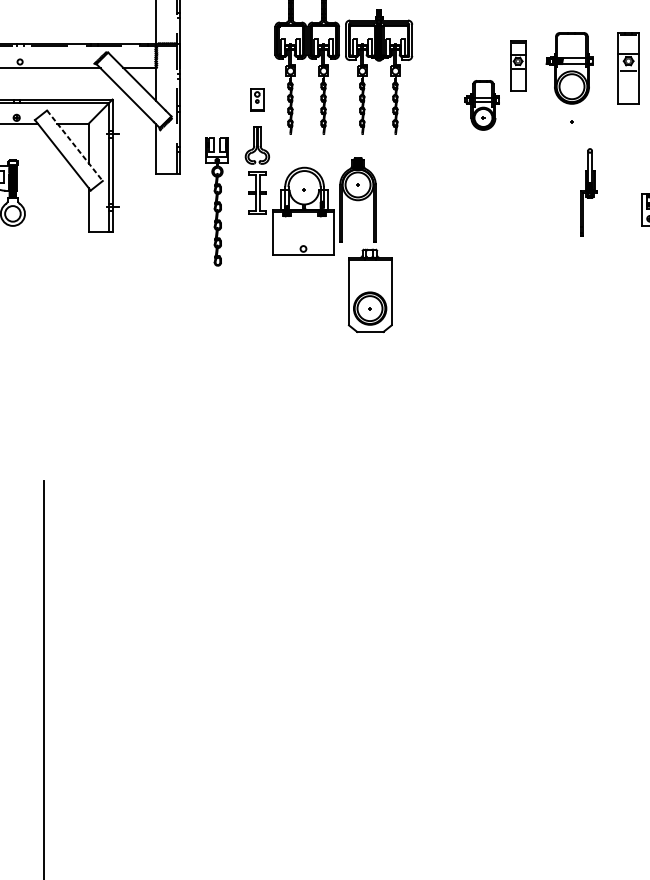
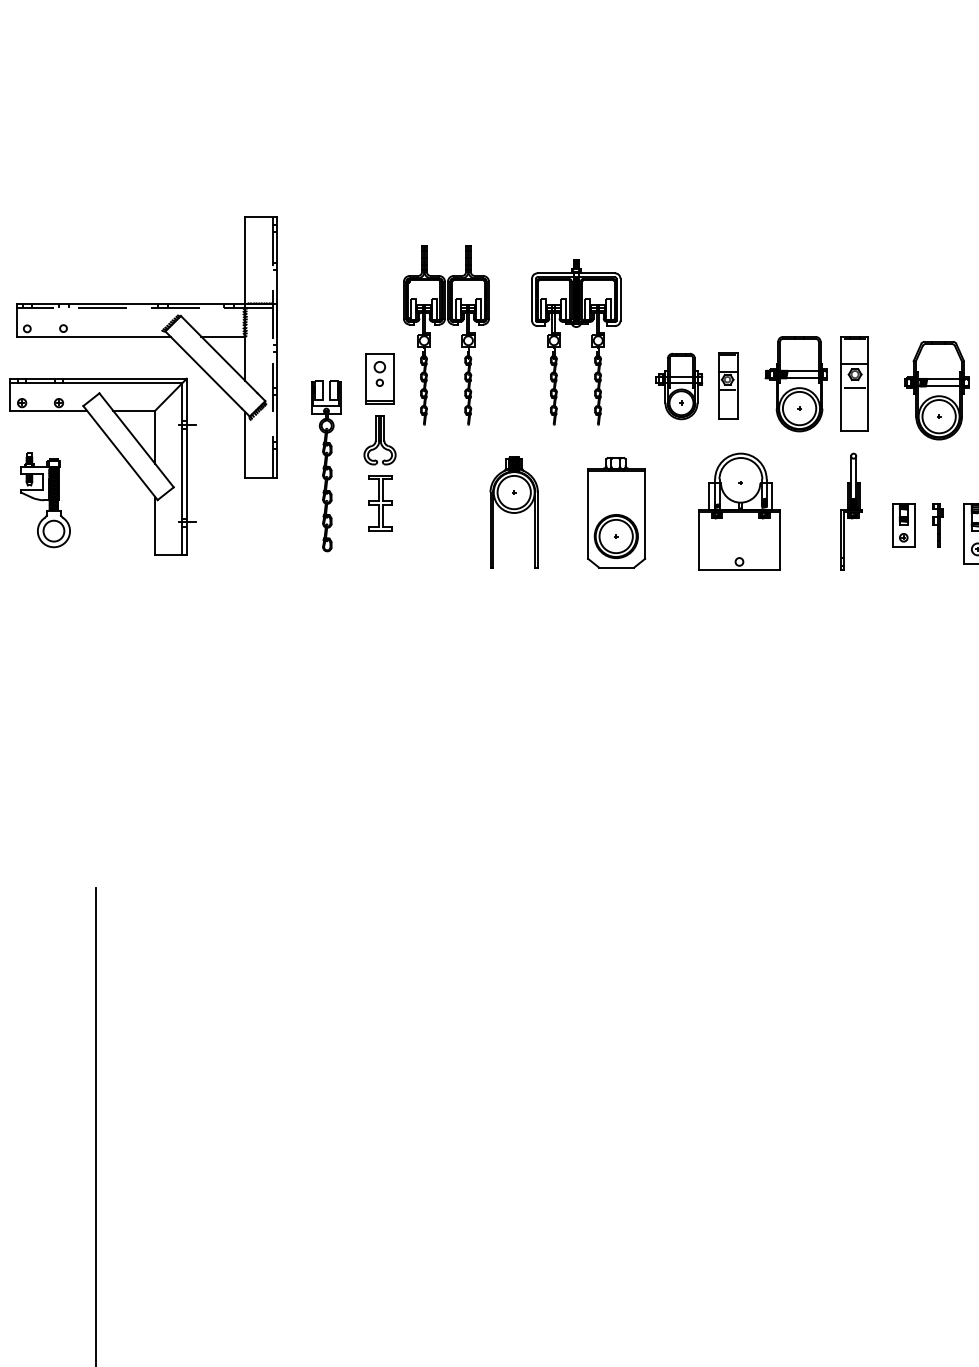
part: (379, 61) -> (576, 327), moved
part: (518, 65) -> (728, 385), moved
part: (628, 67) -> (854, 383), moved
part: (568, 68) -> (795, 384), moved
part: (257, 99) -> (379, 378), size x1.67
line: (74, 145) -> (136, 440), dashed -> solid
part: (588, 192) -> (851, 511), moved
part: (217, 202) -> (326, 466), moved
part: (303, 211) -> (739, 511), moved
part: (370, 290) -> (616, 512), moved

